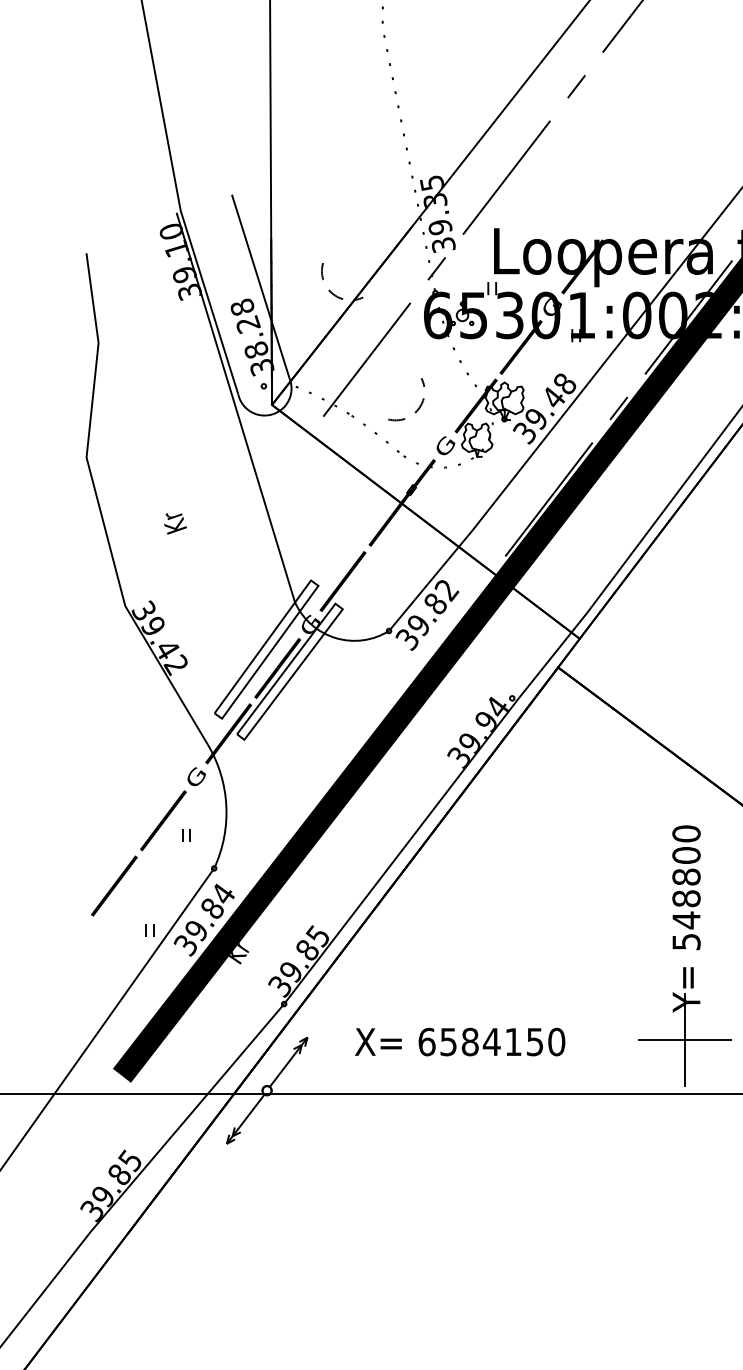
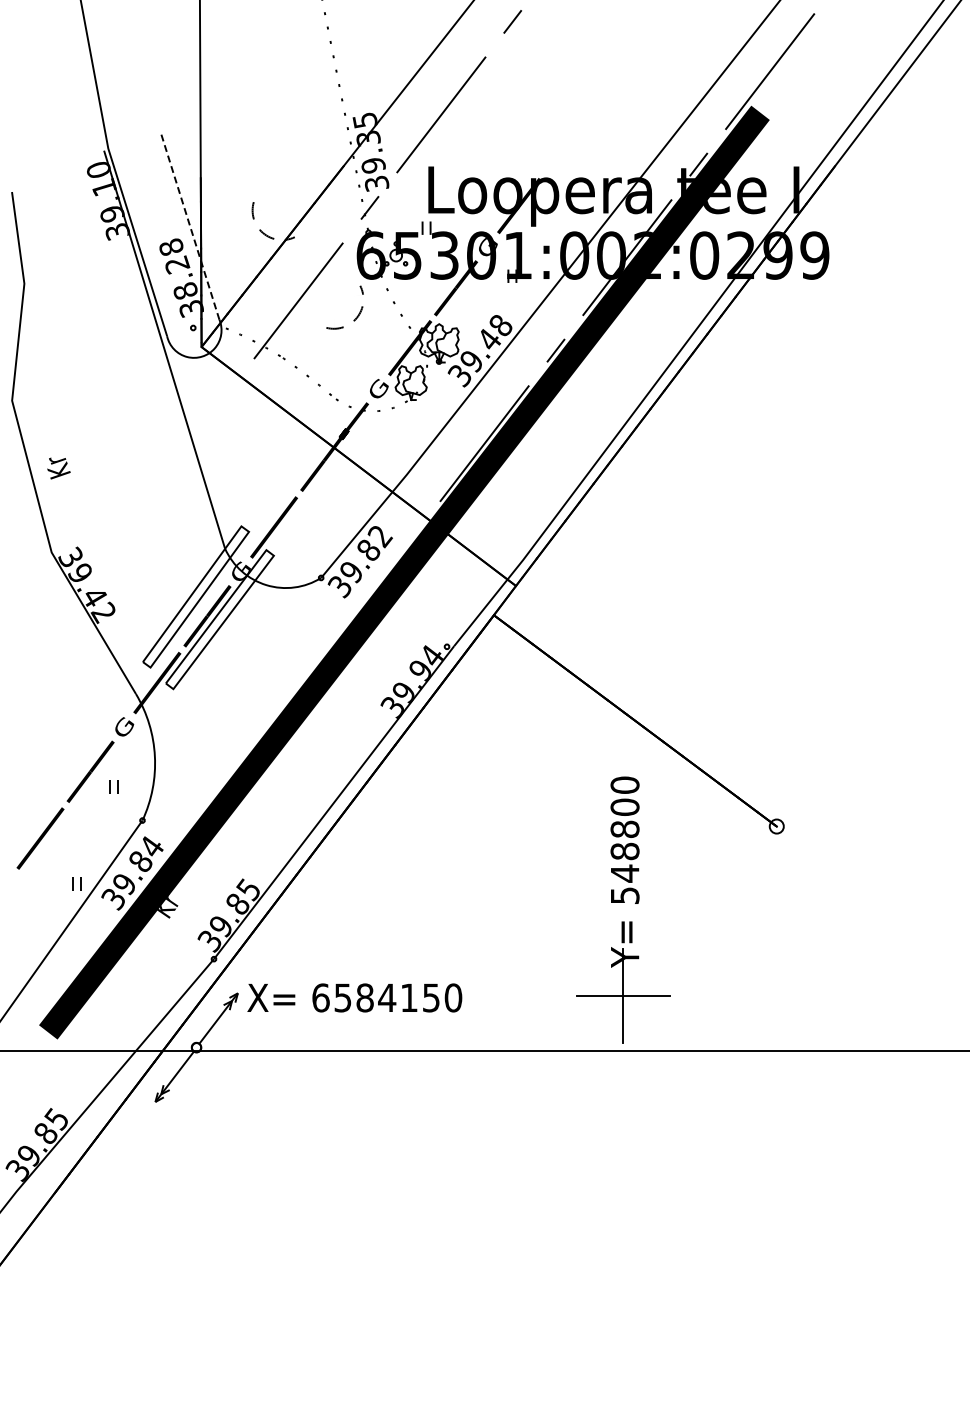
line: (260, 285) -> (189, 225), solid -> dashed
part: (416, 409) -> (355, 317), moved
text: (175, 523) -> (58, 468), moved
text: (459, 1041) -> (354, 997), moved

